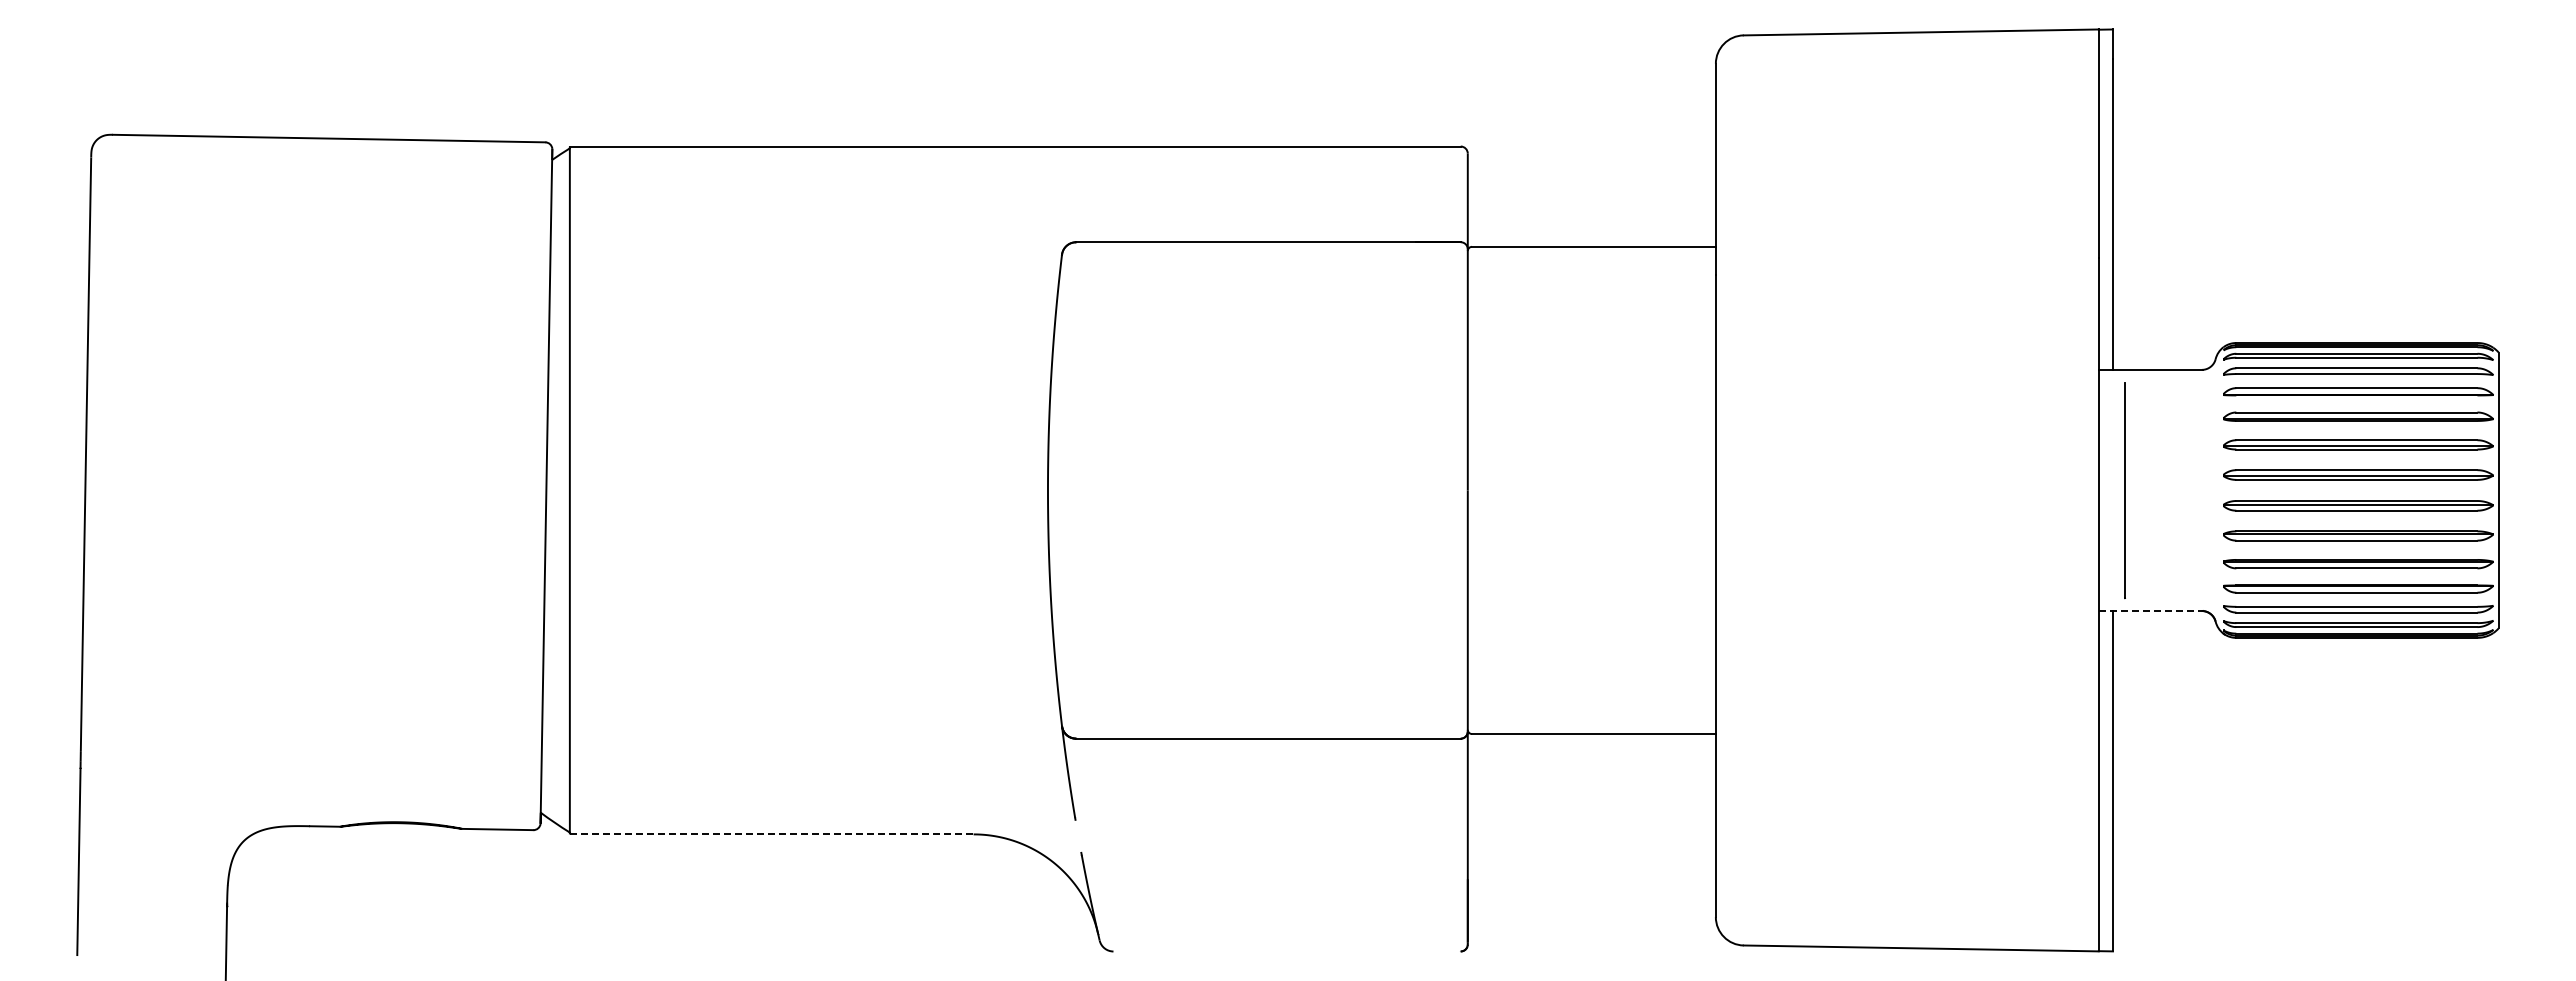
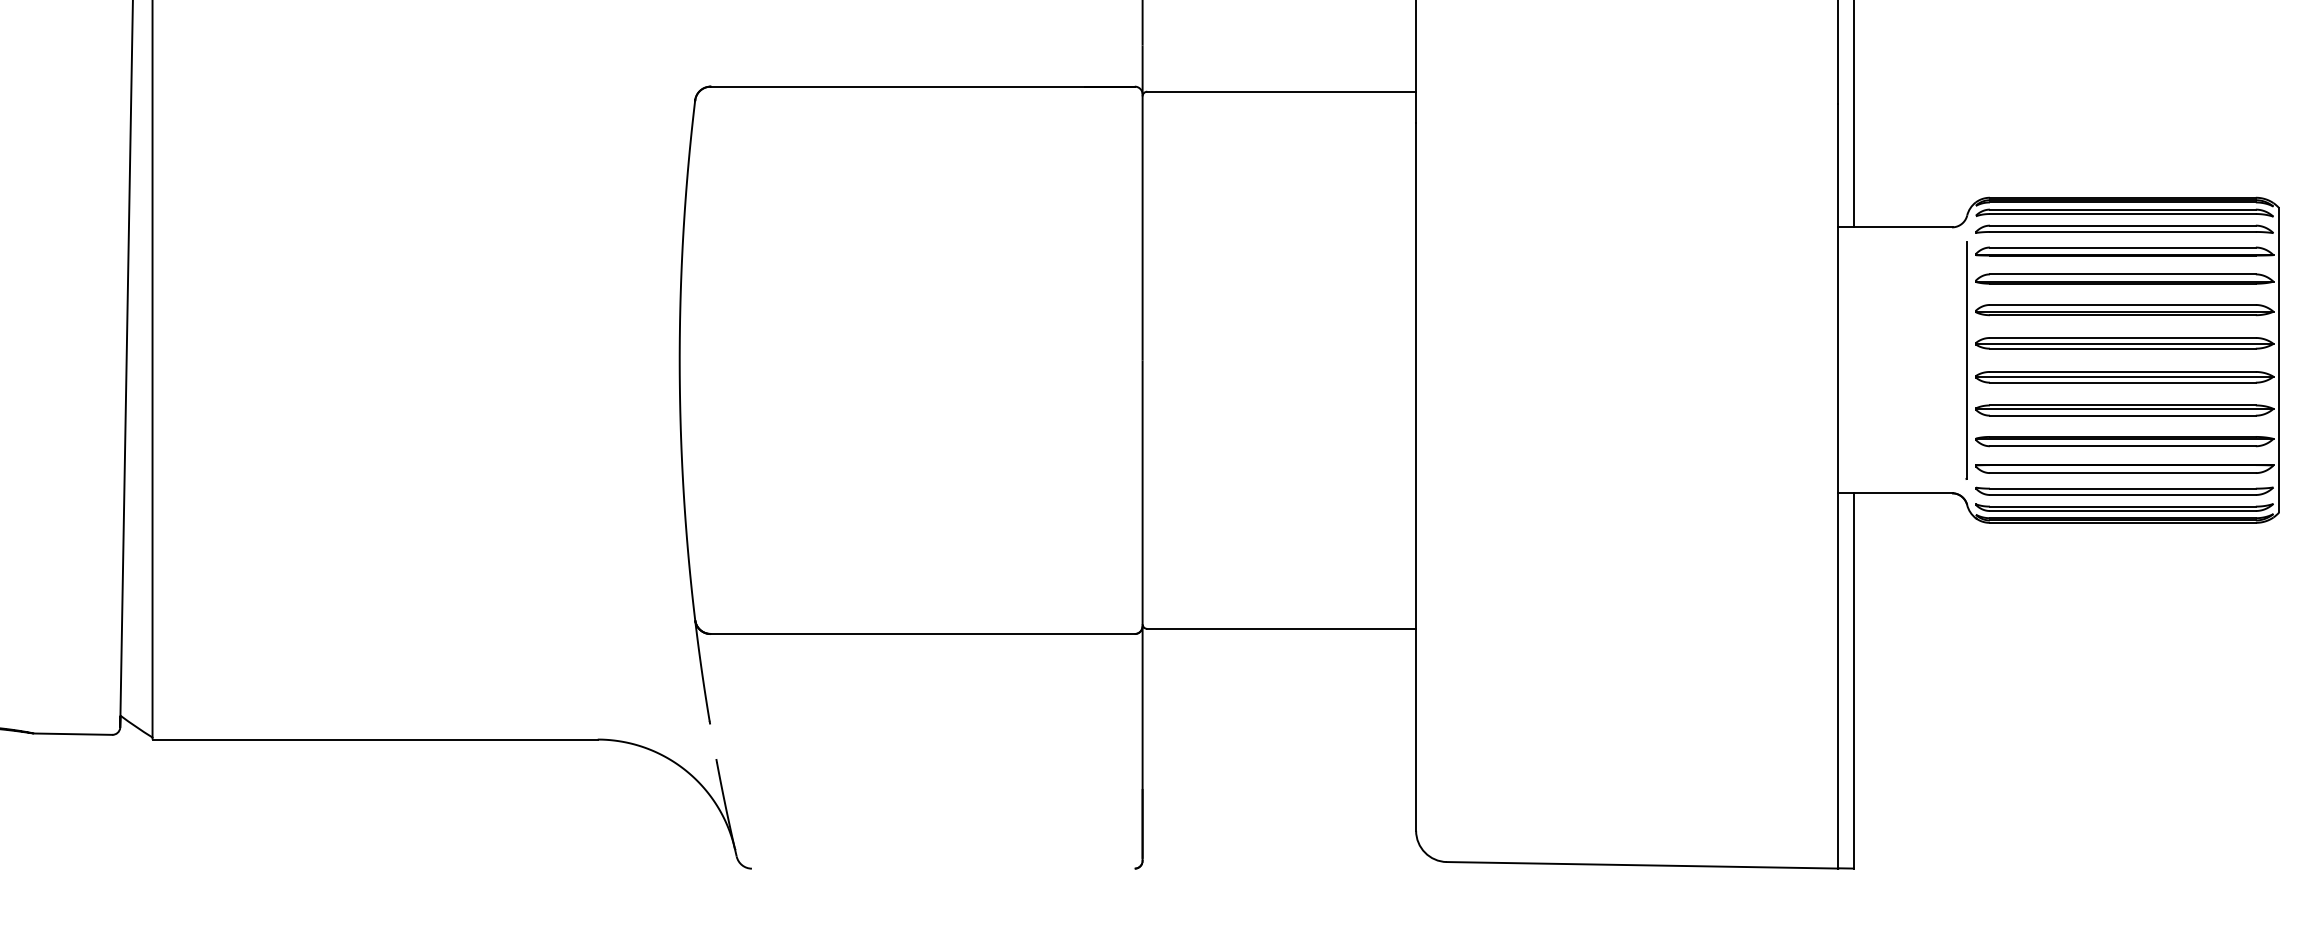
line: (2124, 490) -> (1965, 360), moved
line: (2150, 611) -> (1895, 493), dashed -> solid
line: (771, 834) -> (374, 739), dashed -> solid

